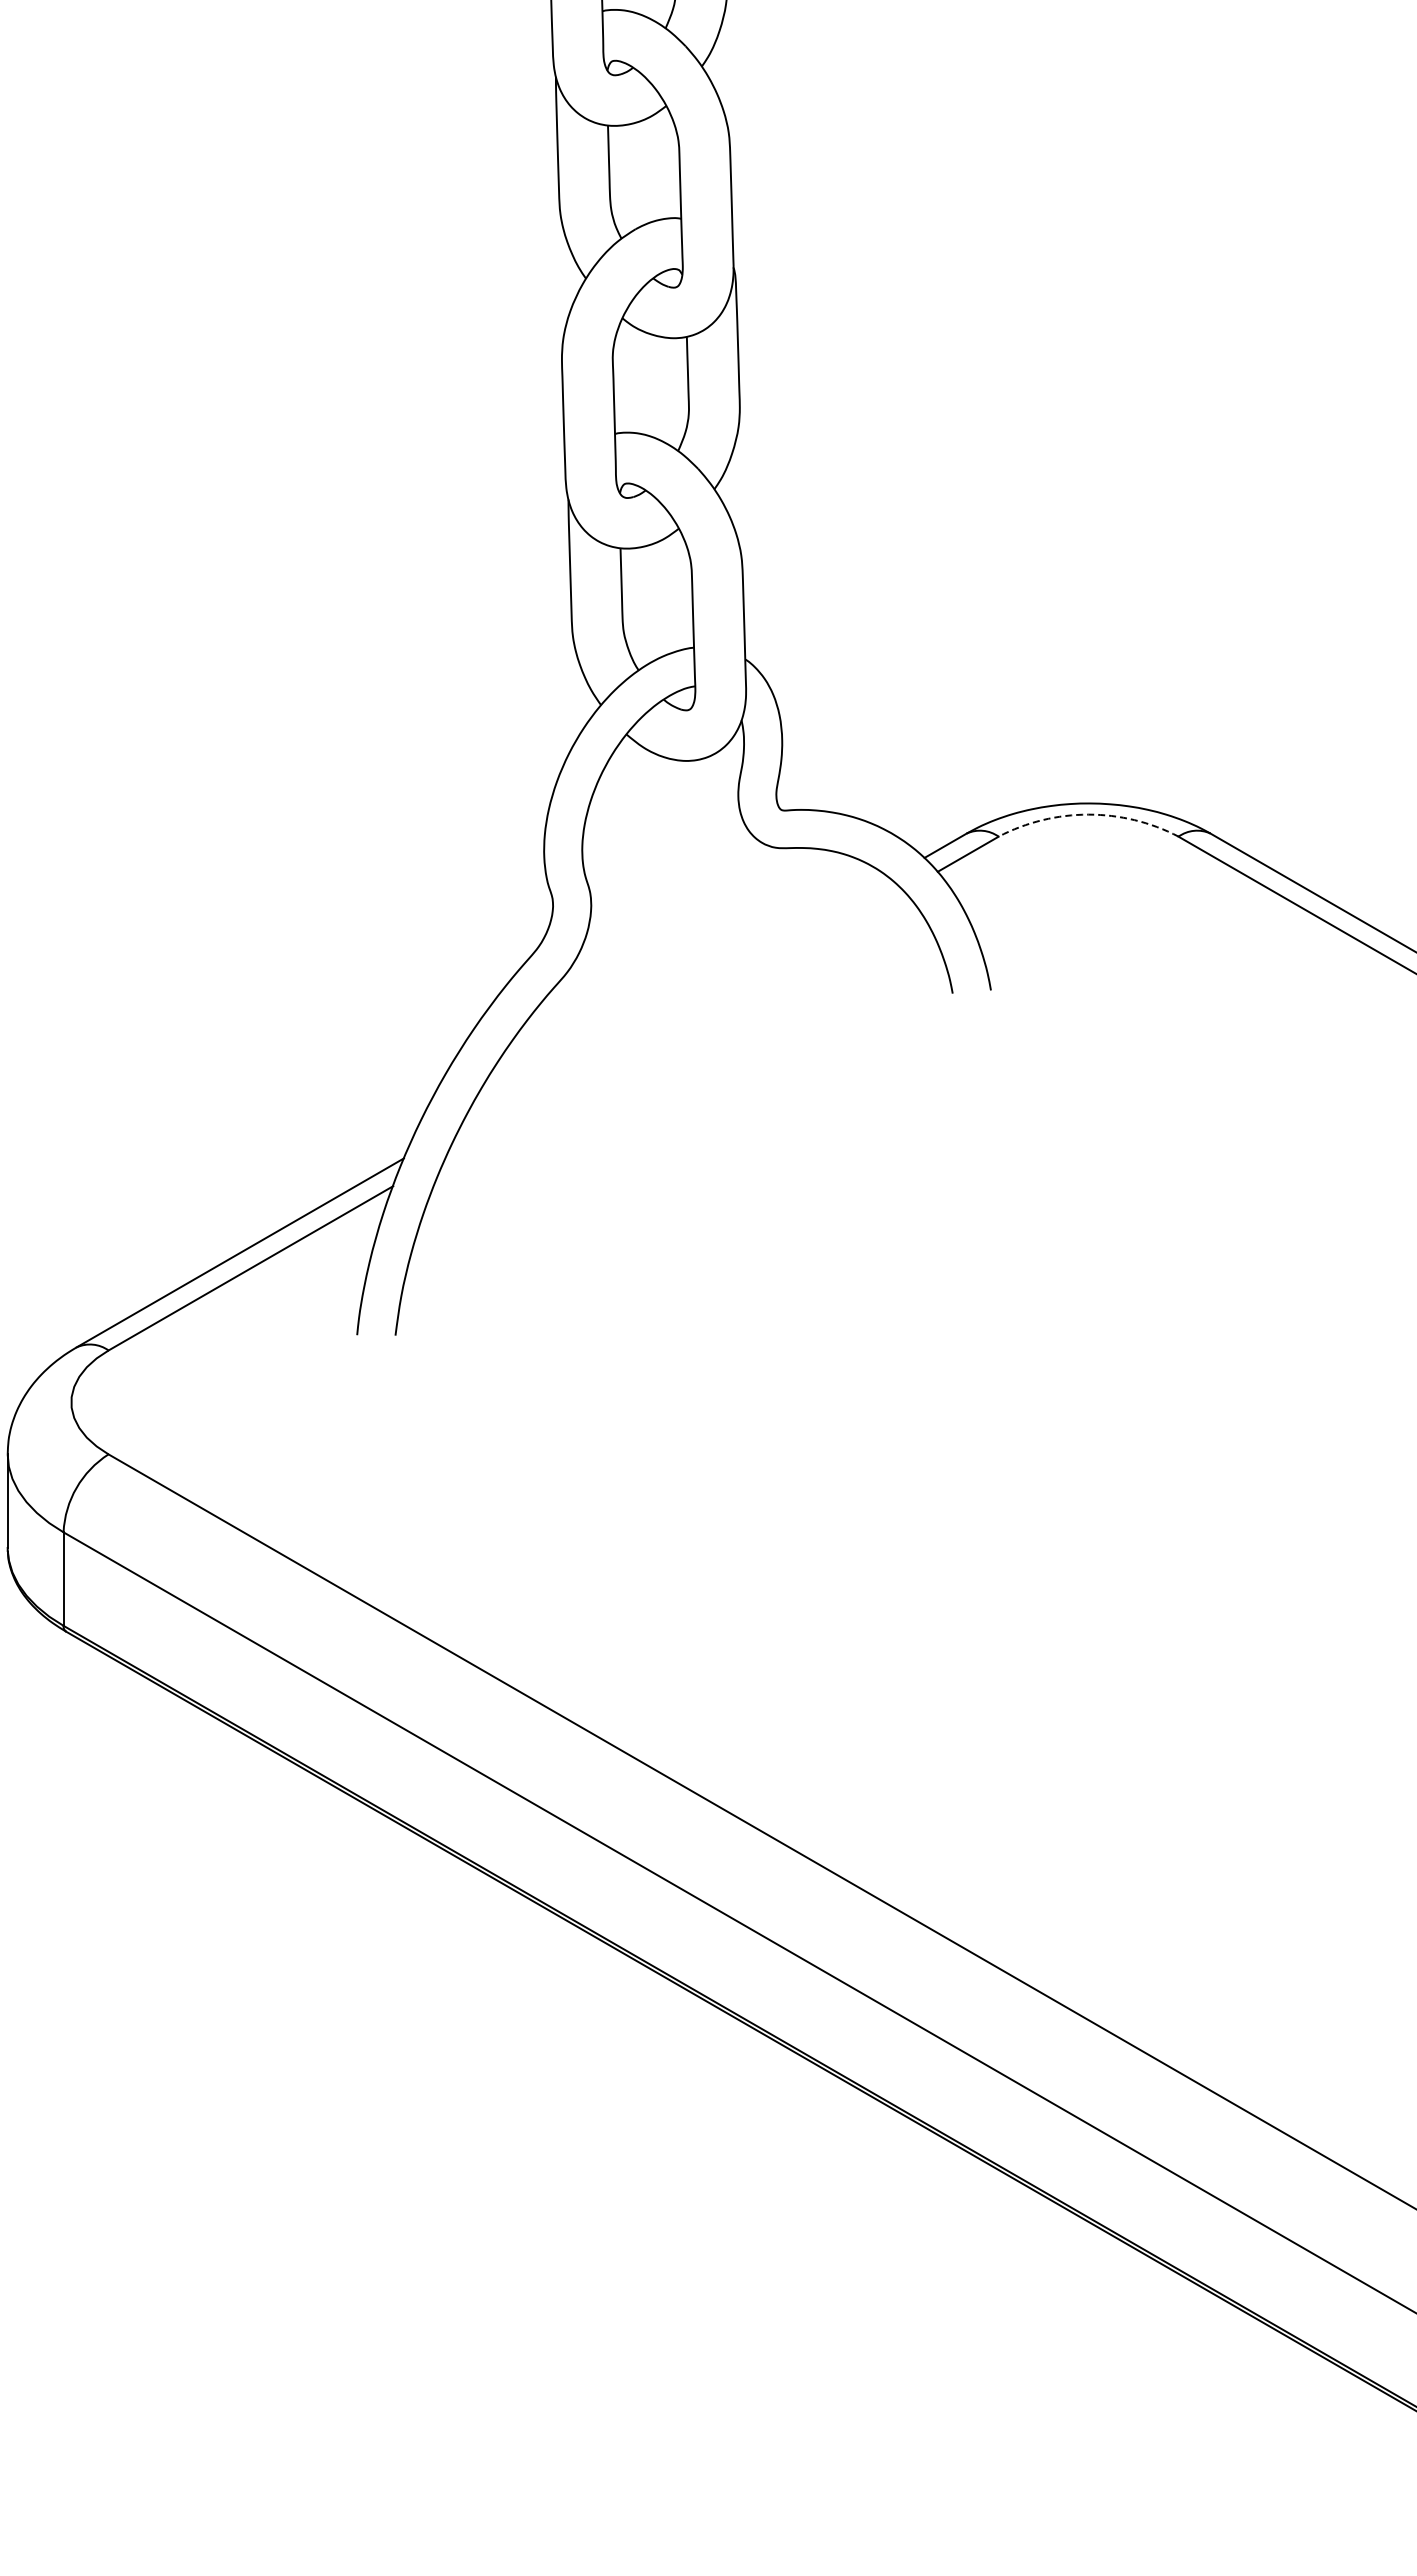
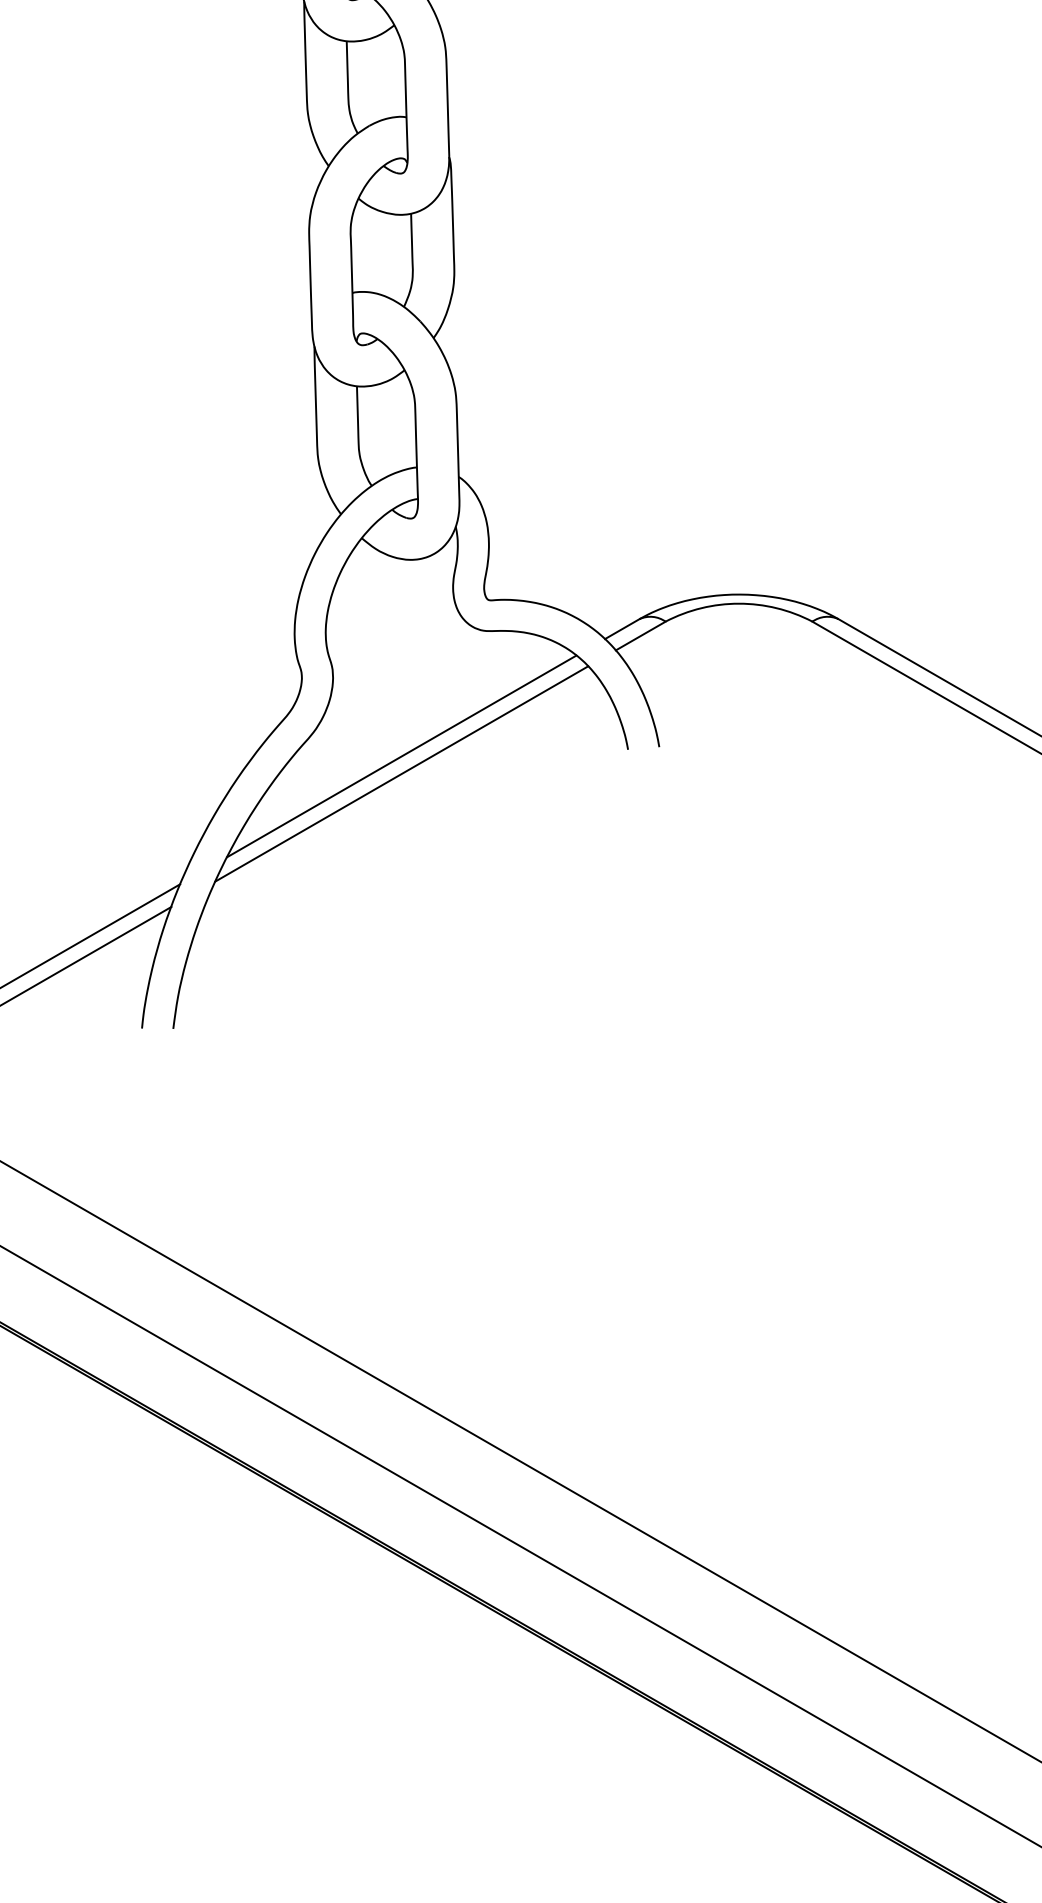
arc: (1088, 814) -> (738, 603), dashed -> solid
line: (675, 1001) -> (401, 756), added
line: (674, 1023) -> (401, 774), added

